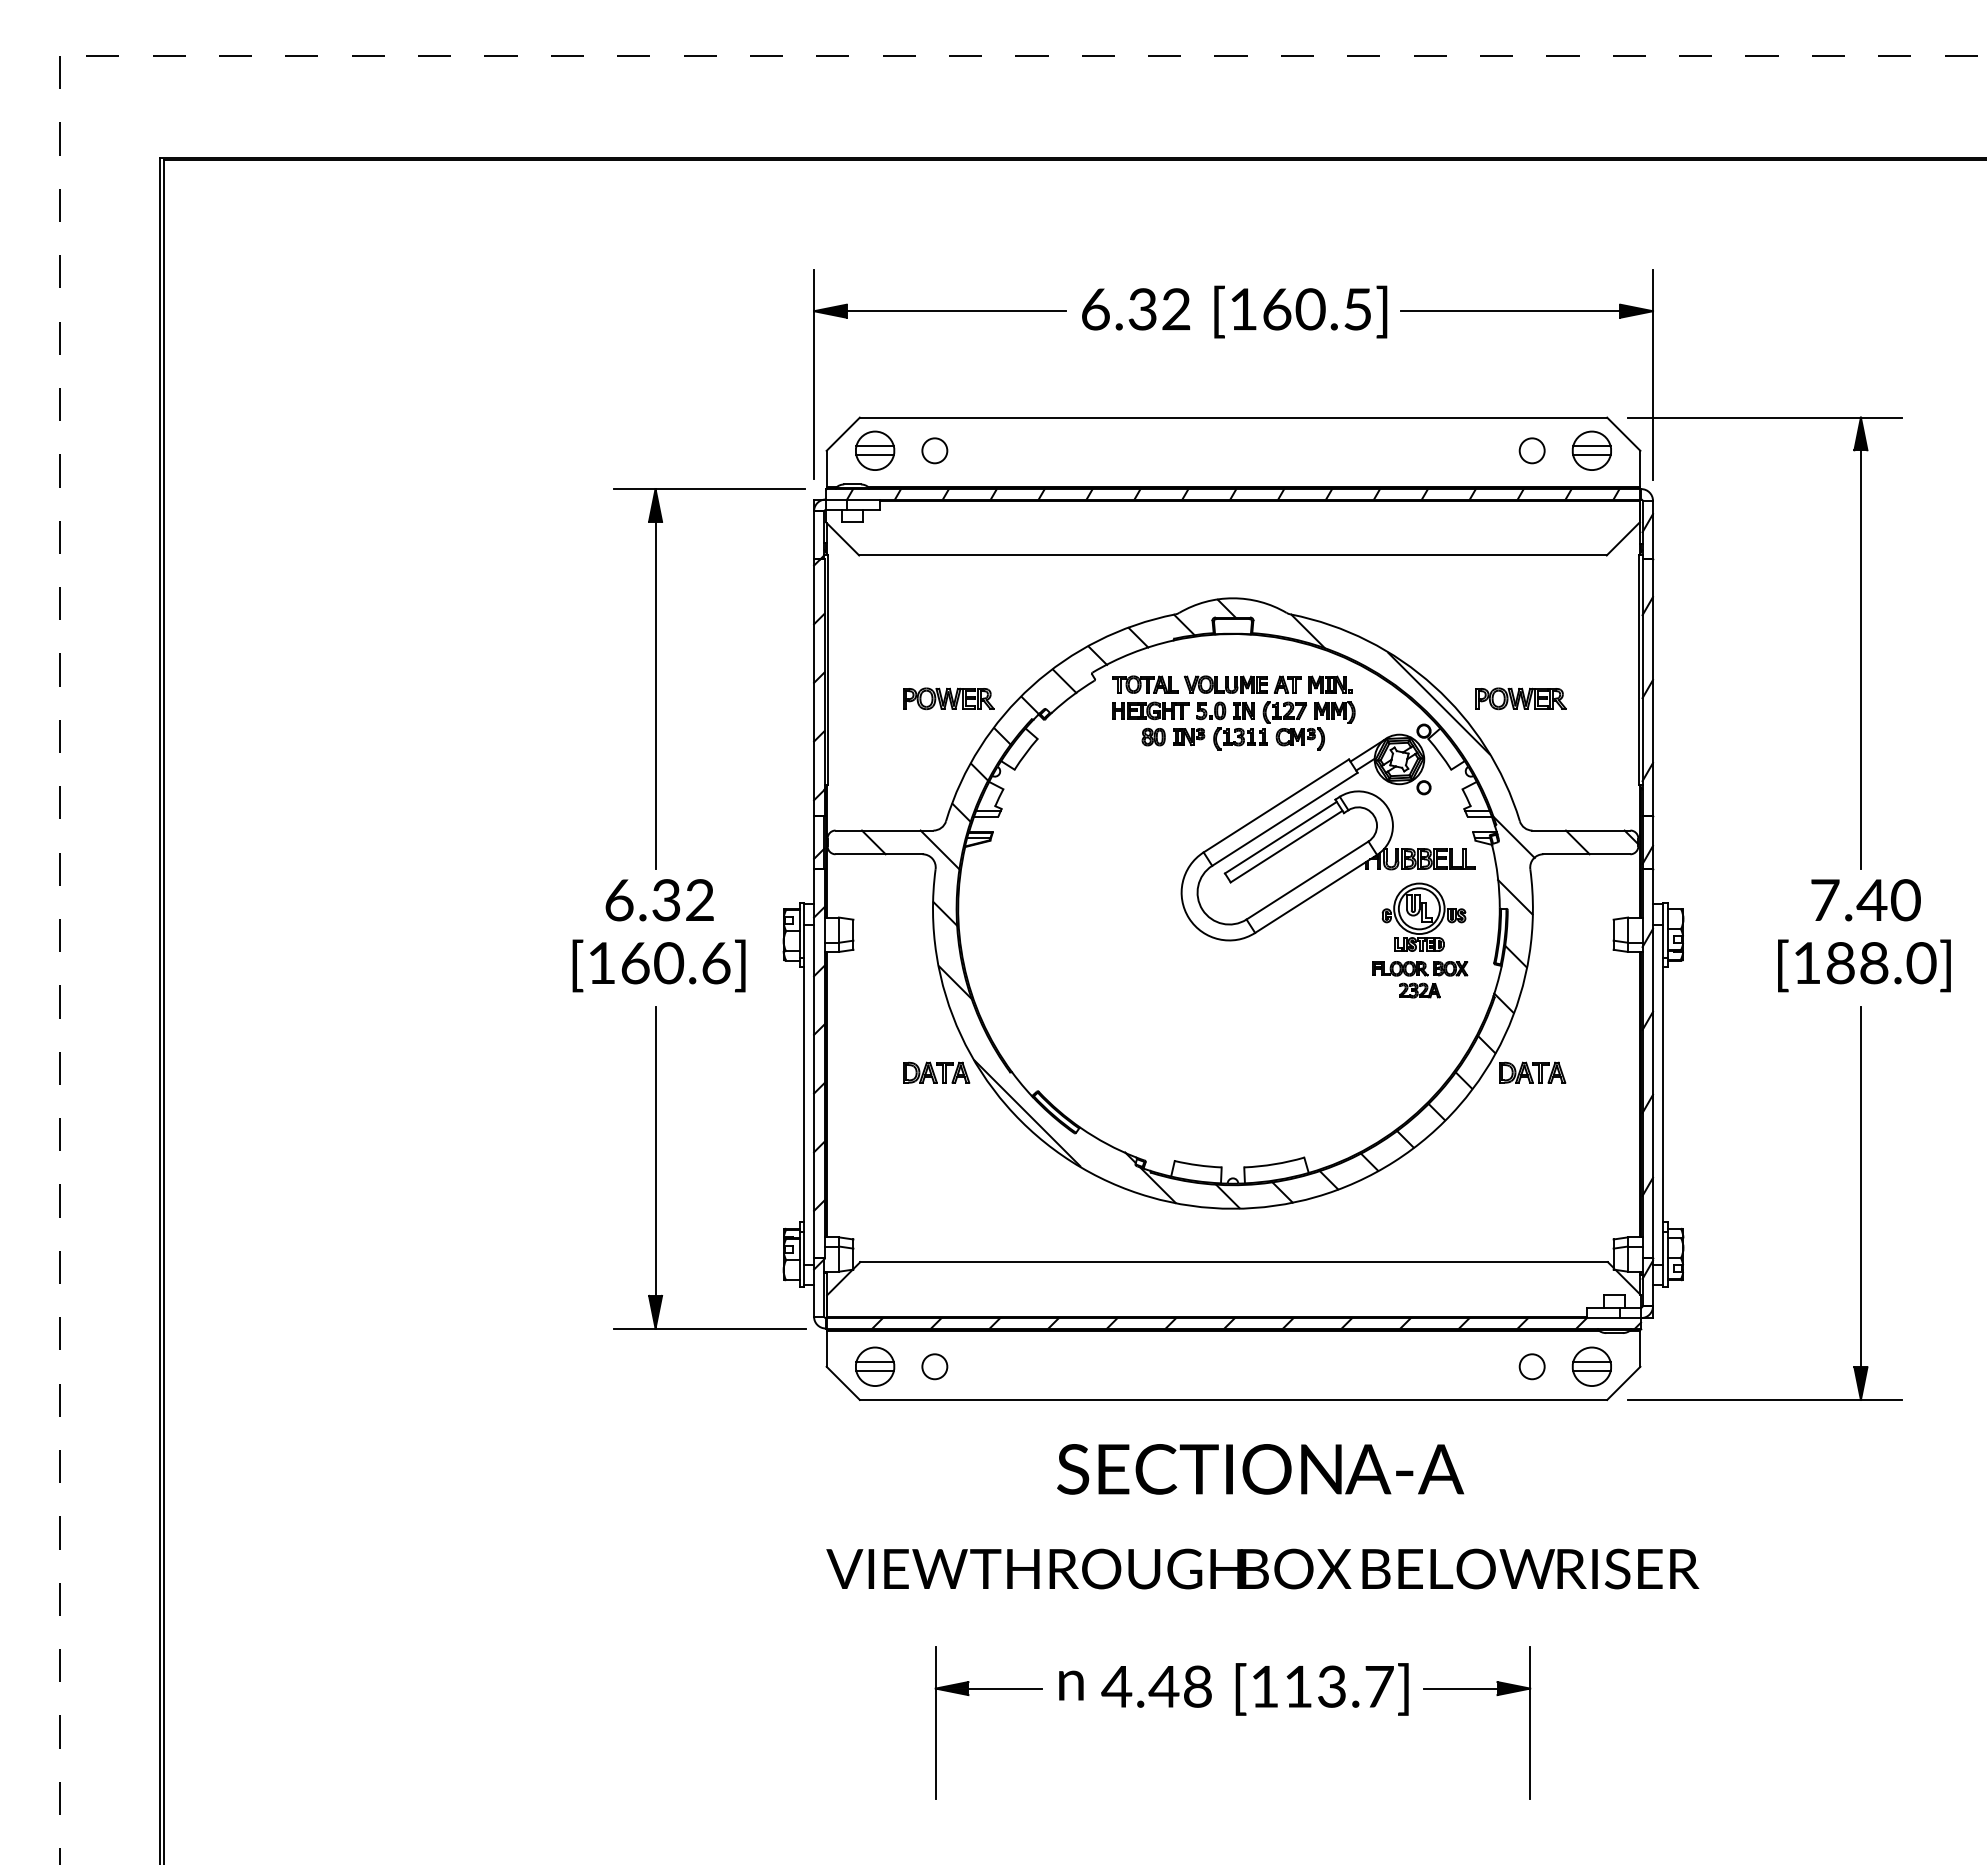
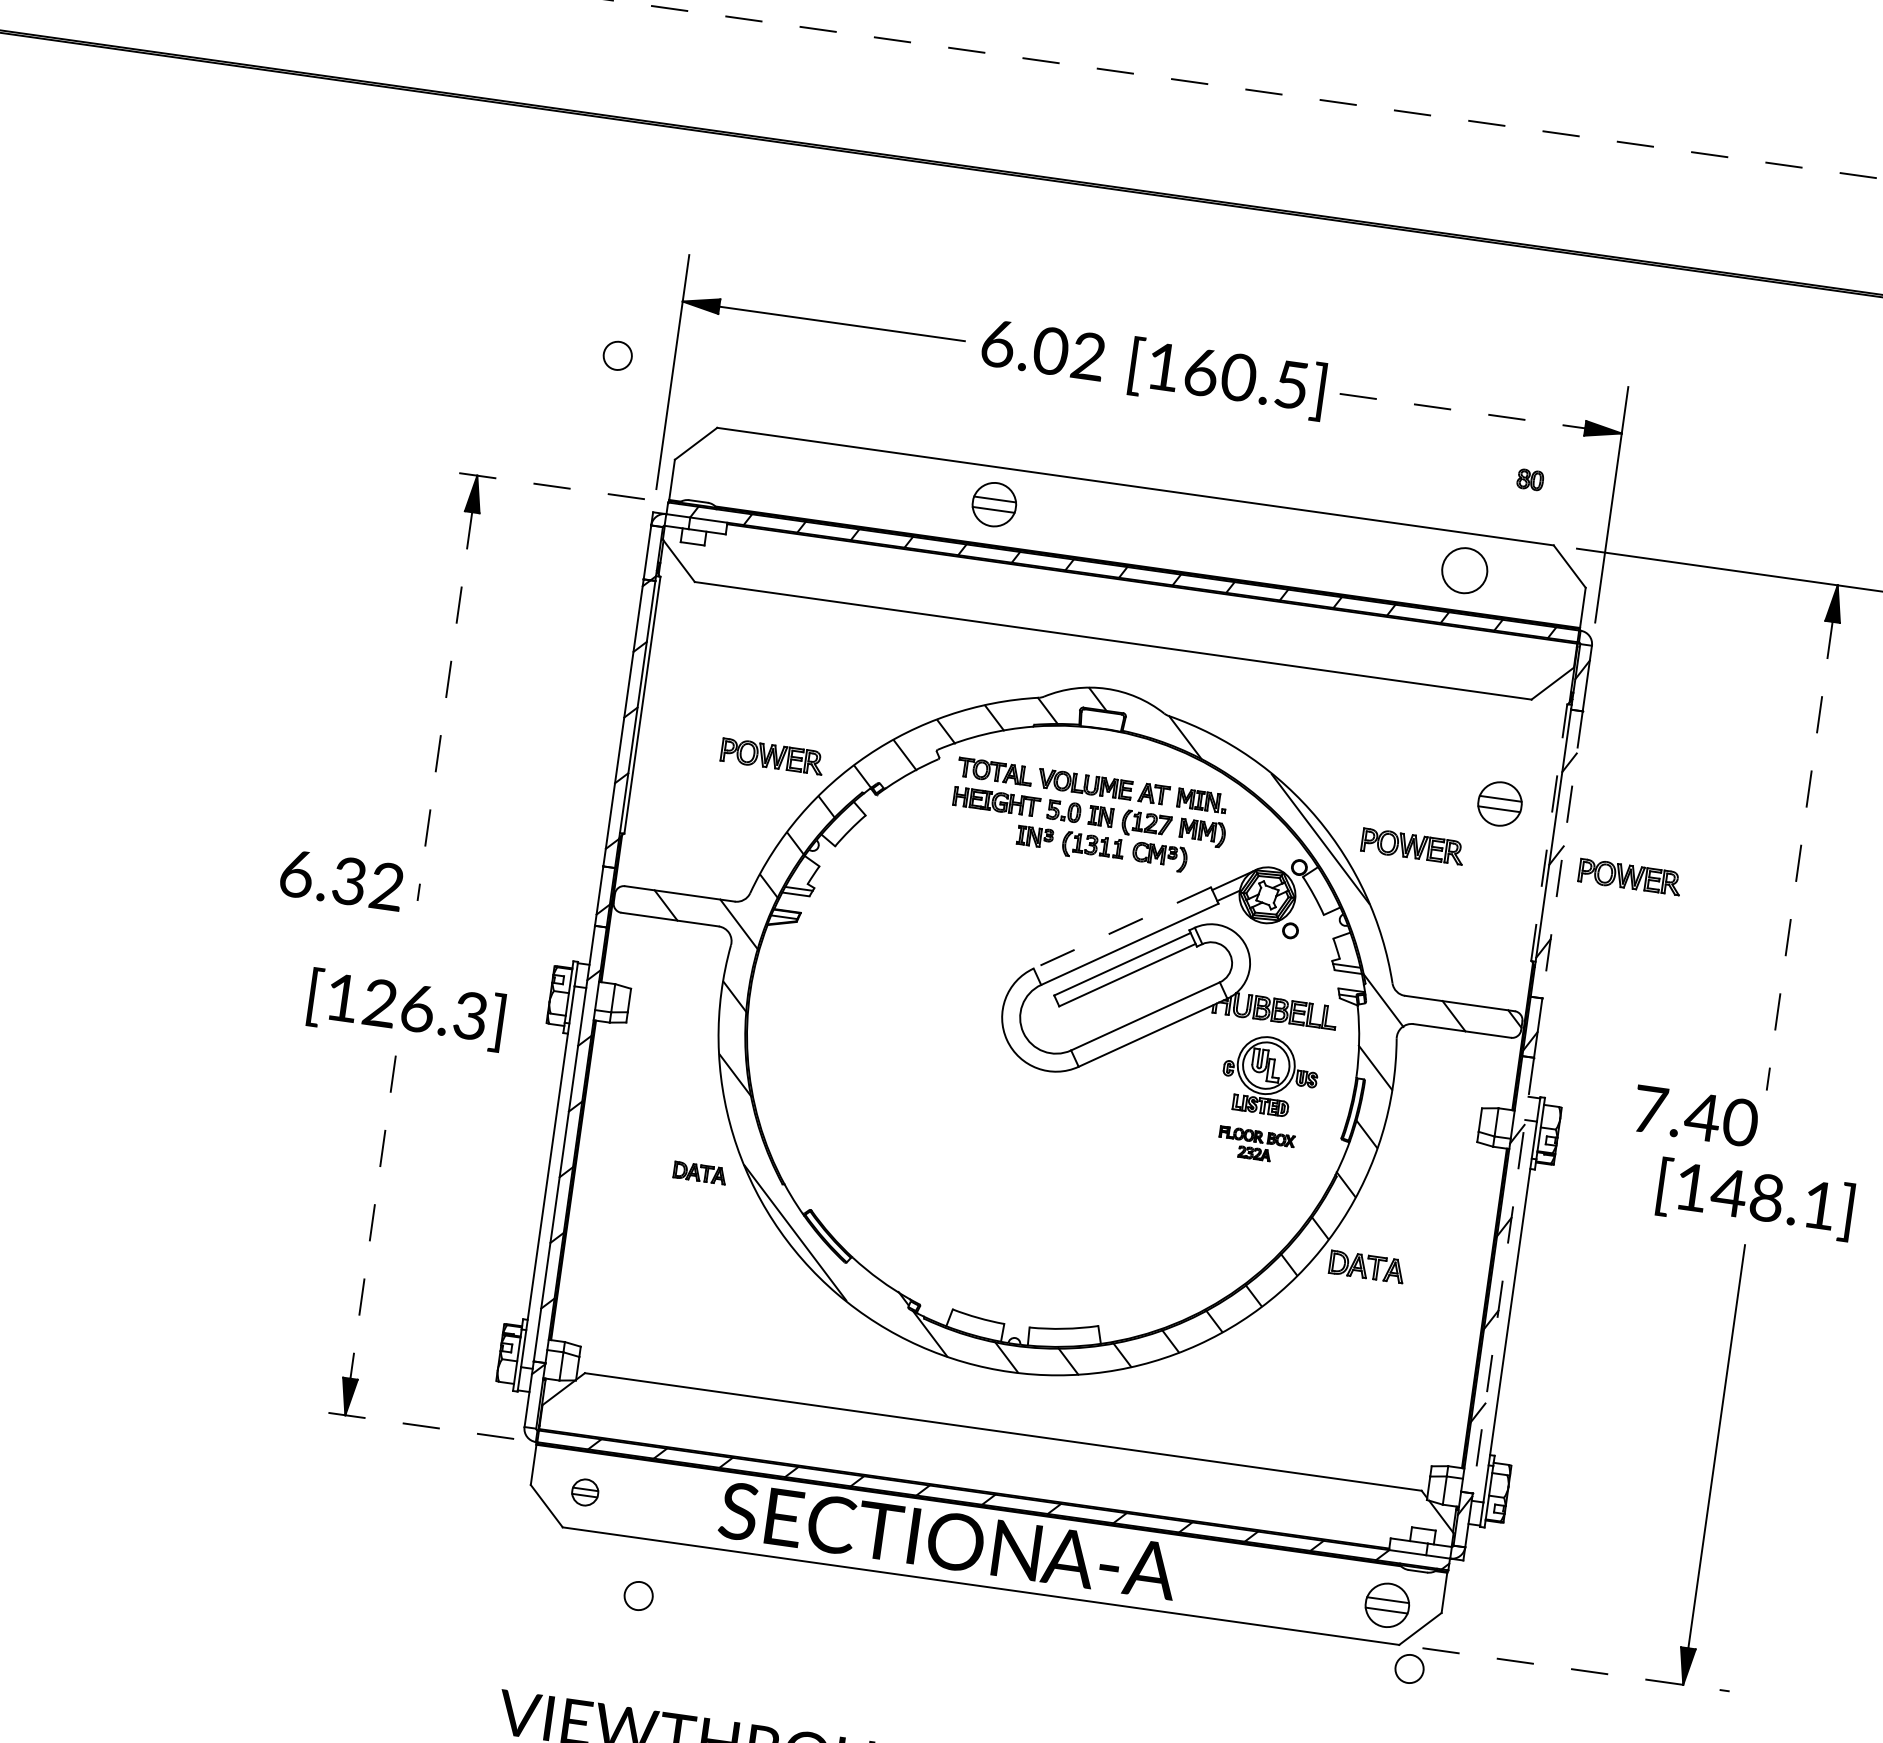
text: (1142, 309) -> (1050, 351), 6.32 -> 6.02
line: (1510, 311) -> (1462, 411), solid -> dashed
part: (875, 450) -> (994, 504), moved
circle: (934, 450) -> (617, 355), moved
circle: (1531, 450) -> (1463, 570), size x1.6
part: (1591, 450) -> (1499, 803), moved
line: (709, 489) -> (537, 484), solid -> dashed
line: (1860, 660) -> (1799, 857), solid -> dashed
line: (1638, 669) -> (1549, 832), solid -> dashed
line: (1653, 688) -> (1562, 855), solid -> dashed
line: (655, 695) -> (444, 706), solid -> dashed
part: (1714, 698) -> (1629, 876), added
part: (1153, 736) -> (1530, 479), moved
line: (1275, 806) -> (1121, 928), solid -> dashed
text: (659, 900) -> (341, 880), moved
text: (1865, 900) -> (1695, 1116), moved
text: (675, 963) -> (425, 1009), [160.6] -> [126.3]
text: (1880, 963) -> (1773, 1199), [188.0] -> [148.1]
part: (1420, 979) -> (1256, 1144), size x0.7
line: (1653, 1063) -> (1503, 1275), solid -> dashed
part: (936, 1072) -> (700, 1172), size x0.7
line: (655, 1152) -> (372, 1218), solid -> dashed
line: (709, 1328) -> (405, 1423), solid -> dashed
part: (875, 1366) -> (585, 1492), size x0.6
circle: (934, 1366) -> (638, 1595), moved
circle: (1531, 1366) -> (1408, 1668), moved
line: (1765, 1399) -> (1576, 1669), solid -> dashed
text: (1260, 1469) -> (948, 1541), moved

